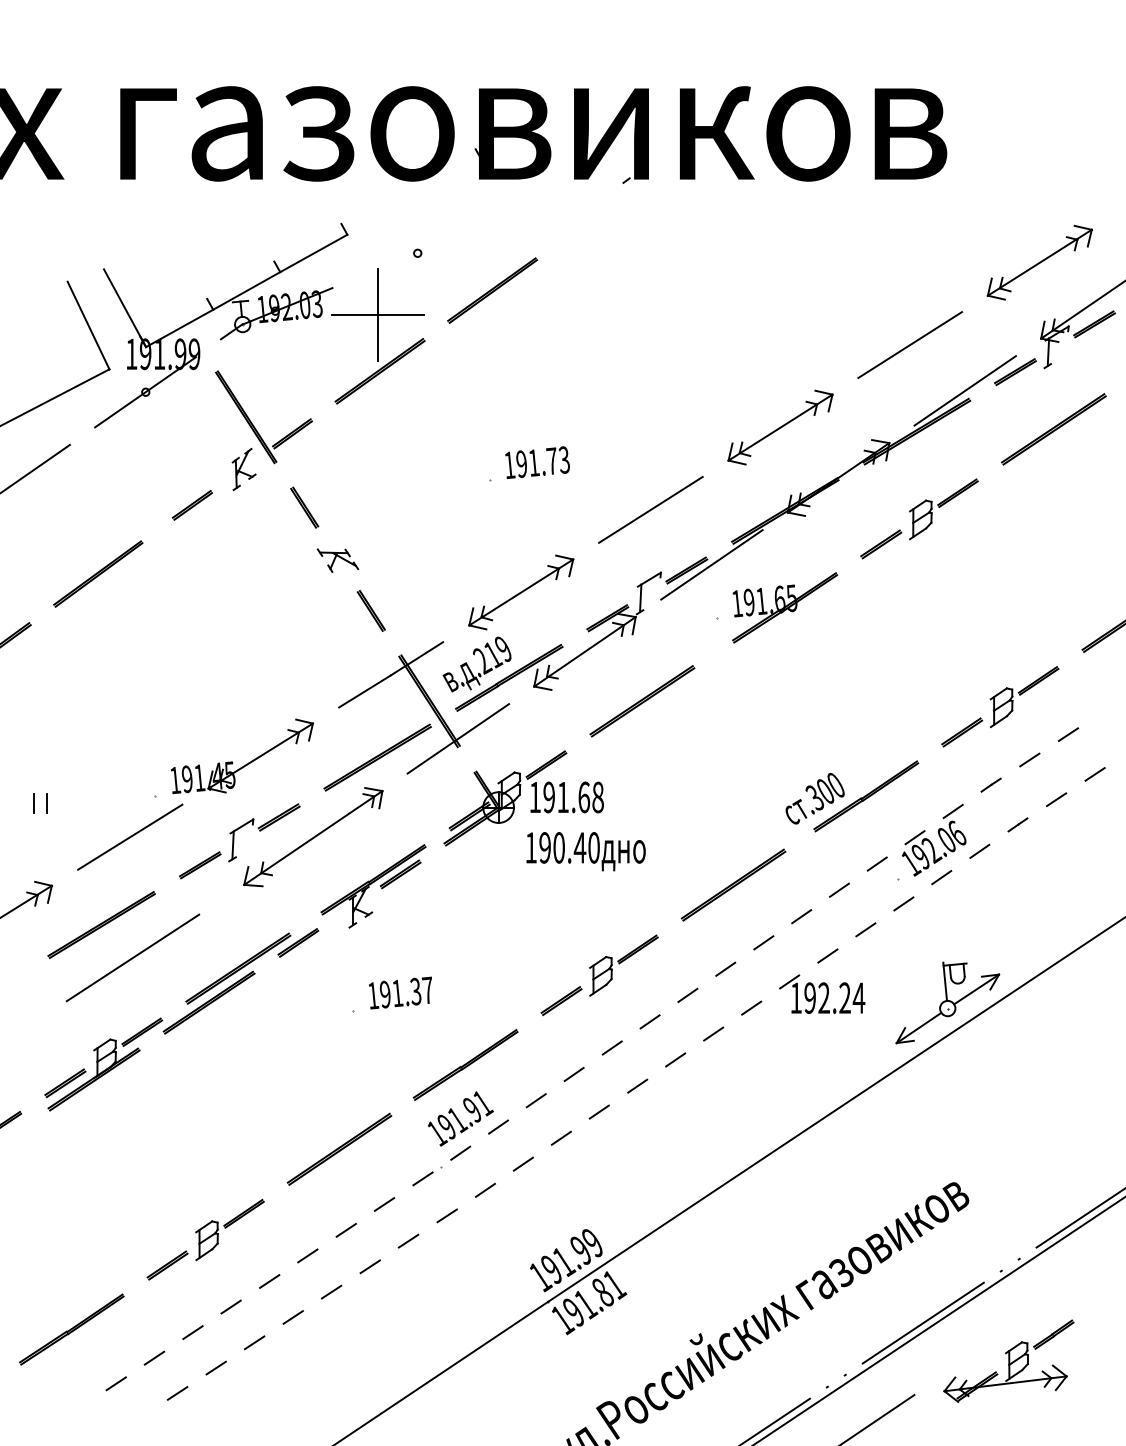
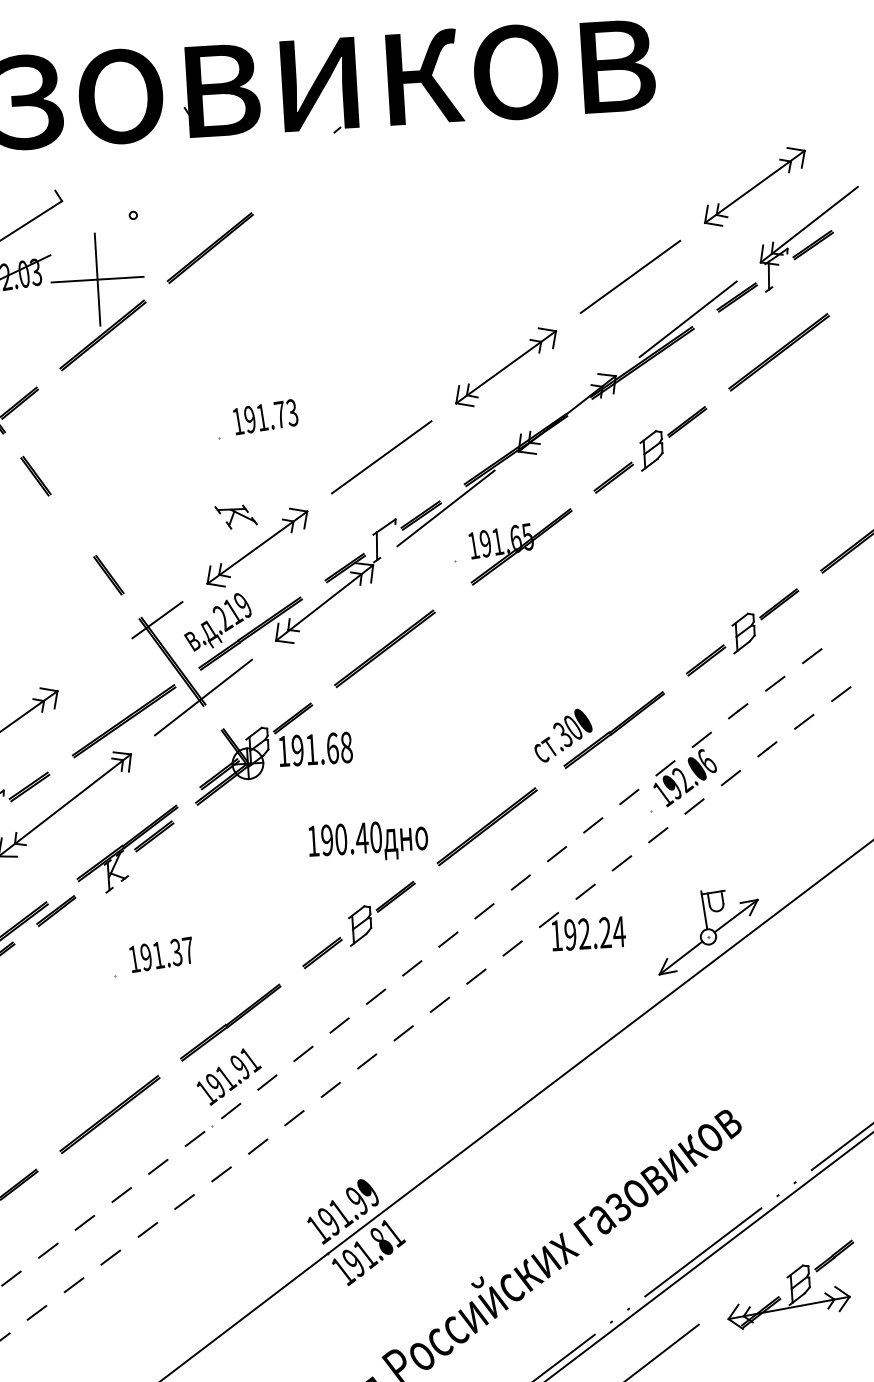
part: (337, 560) -> (235, 516), moved
line: (365, 691) -> (107, 655), removed
text: (585, 851) -> (367, 841), moved

